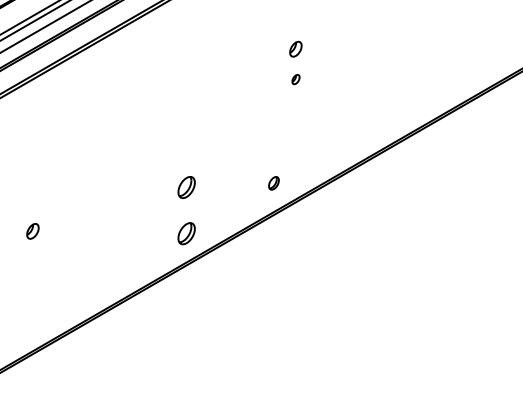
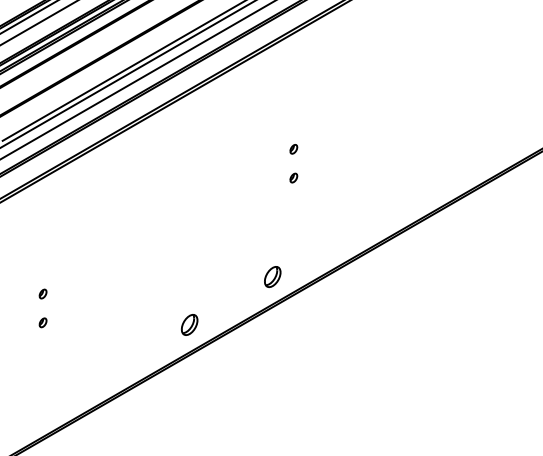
part: (295, 49) -> (293, 149), size x0.62
part: (273, 182) -> (272, 276), size x1.67
part: (186, 187) -> (189, 280), removed
part: (32, 200) -> (42, 293), added
part: (32, 231) -> (42, 322), size x0.62

